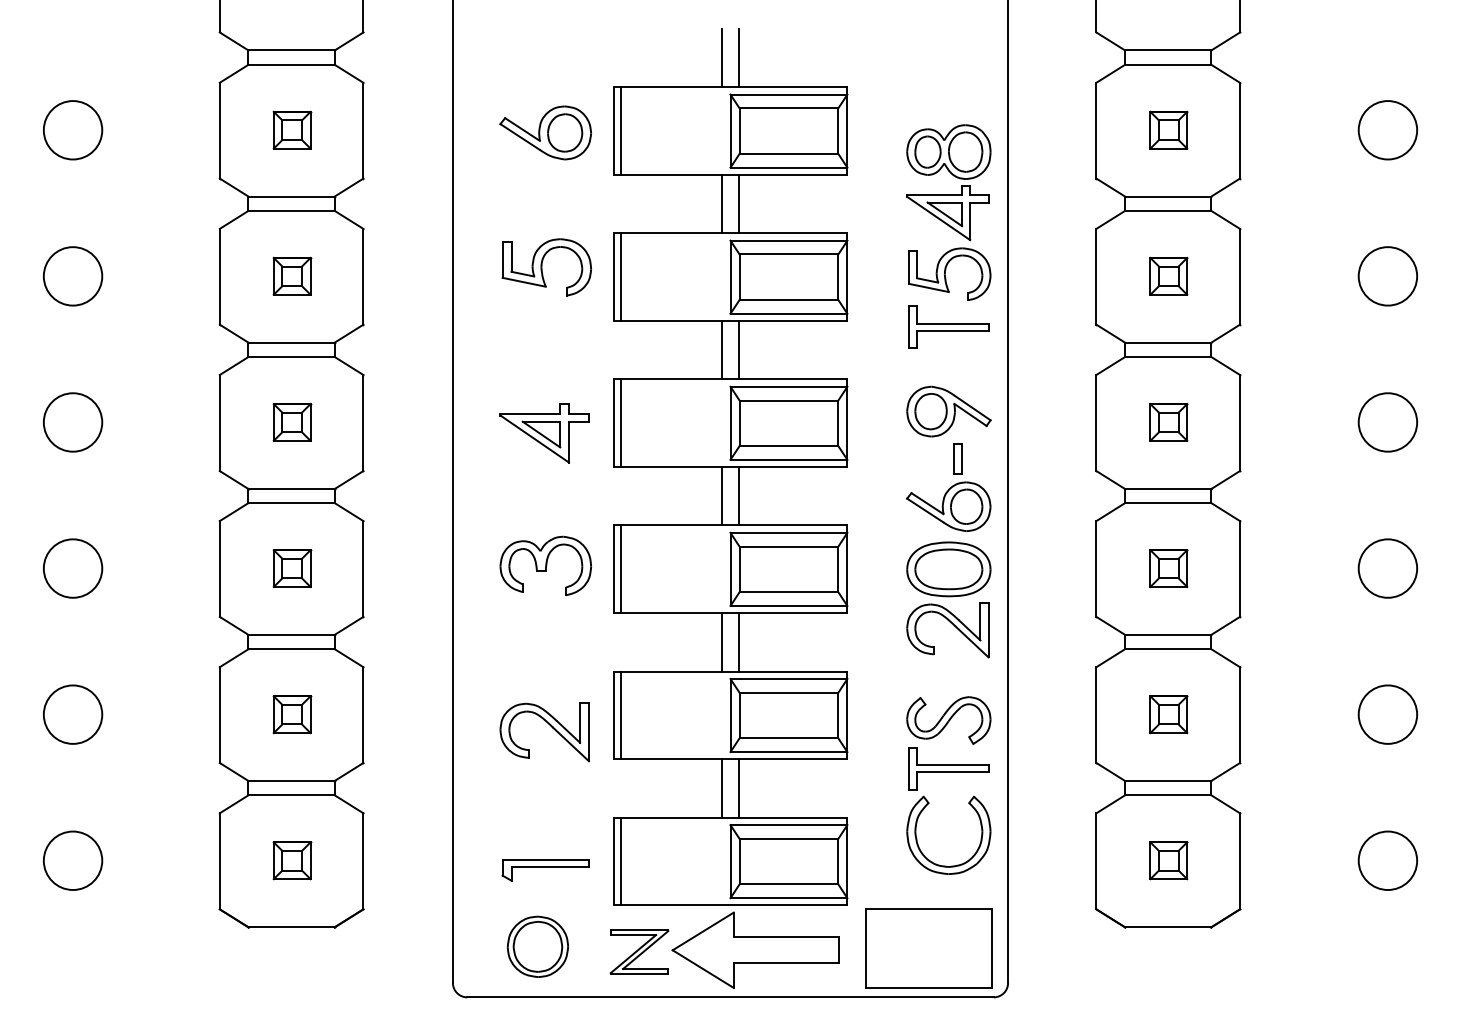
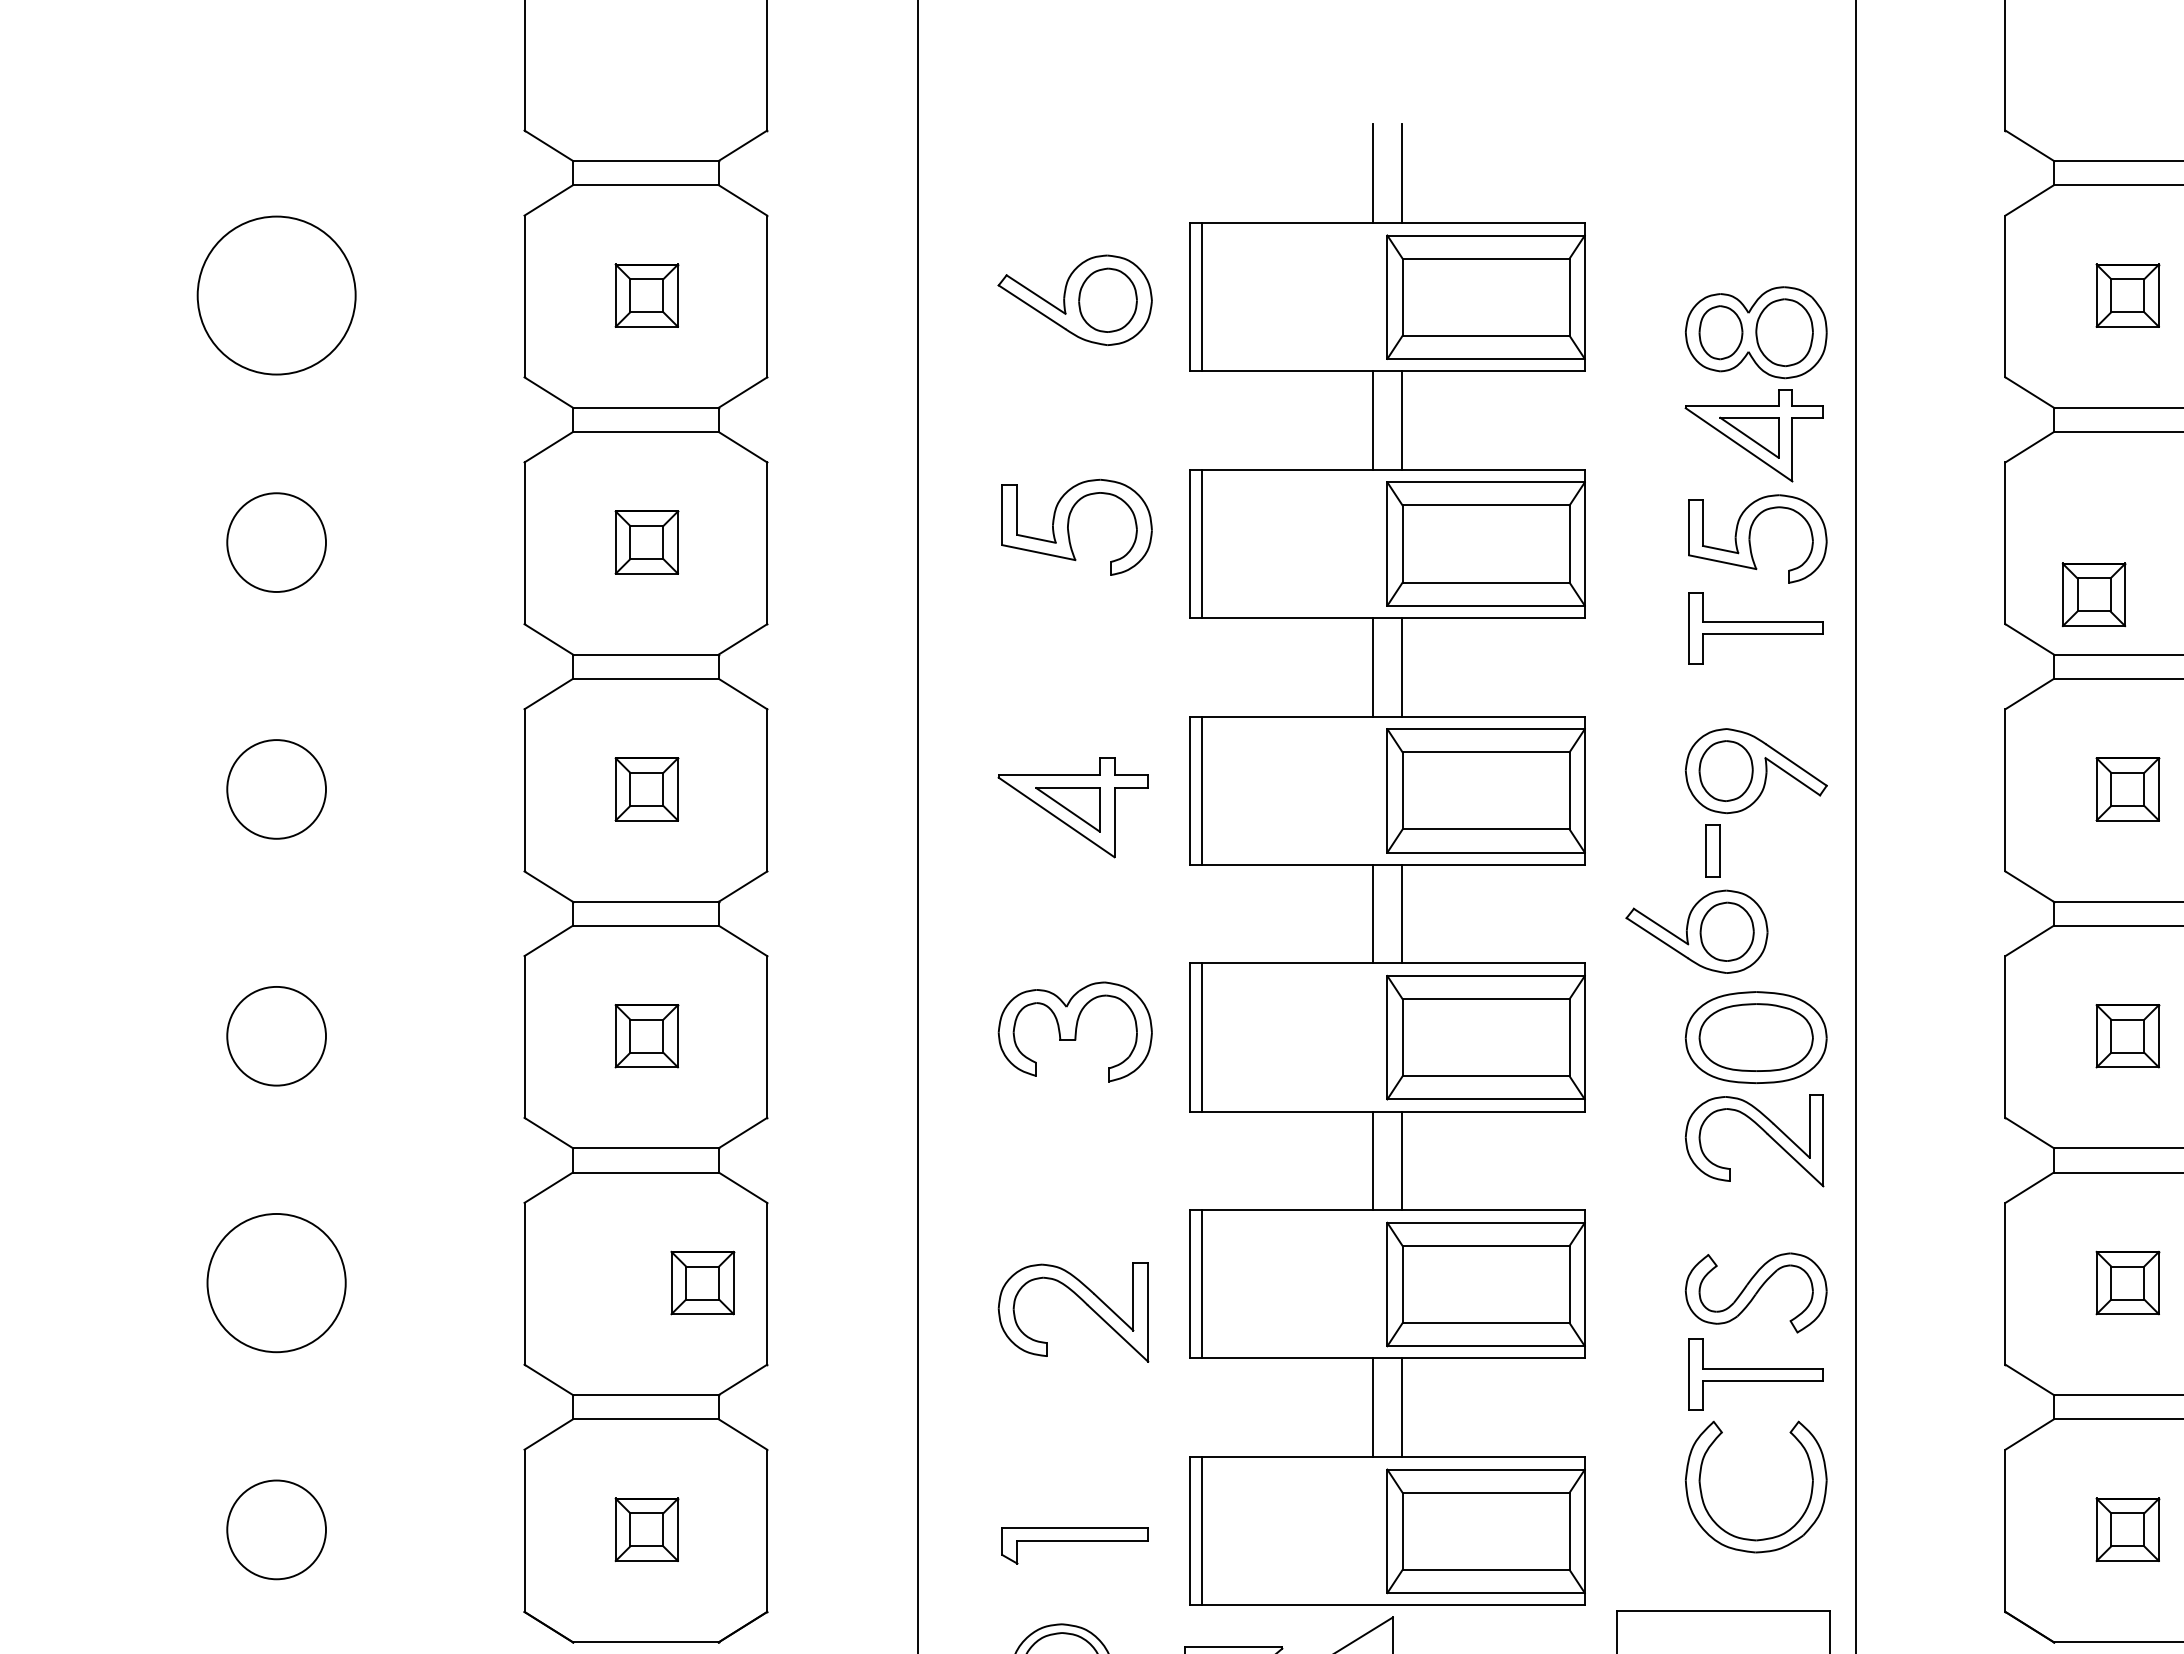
circle: (72, 130) -> (275, 296), size x1.6
part: (1168, 275) -> (2093, 593), moved
part: (948, 487) -> (1696, 899), moved
circle: (72, 714) -> (275, 1282), size x1.4
part: (292, 714) -> (703, 1282), moved

